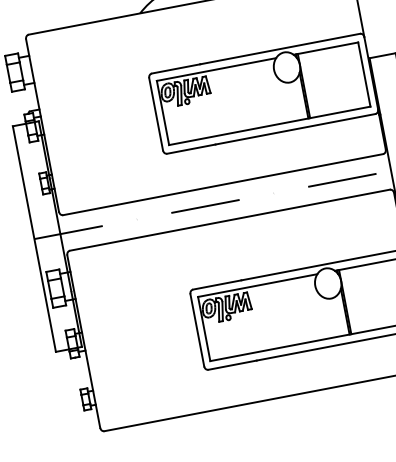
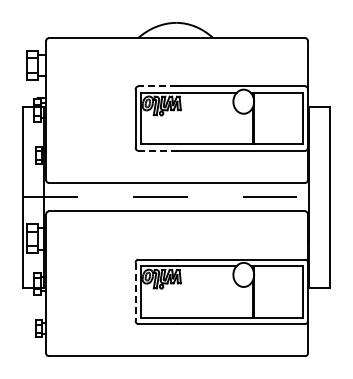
line: (175, 69) -> (157, 86), solid -> dashed
line: (192, 148) -> (158, 150), solid -> dashed
line: (197, 329) -> (135, 291), solid -> dashed

